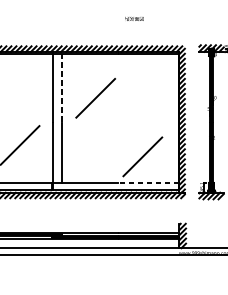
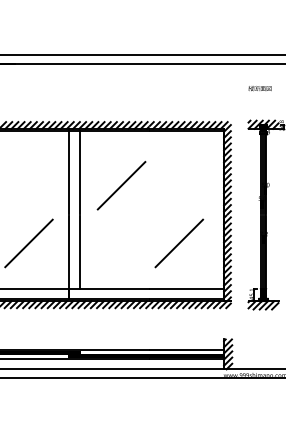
text: (133, 18) -> (259, 88), moved
line: (61, 87) -> (79, 172), dashed -> solid
line: (142, 156) -> (179, 243), moved
line: (148, 183) -> (186, 289), dashed -> solid

